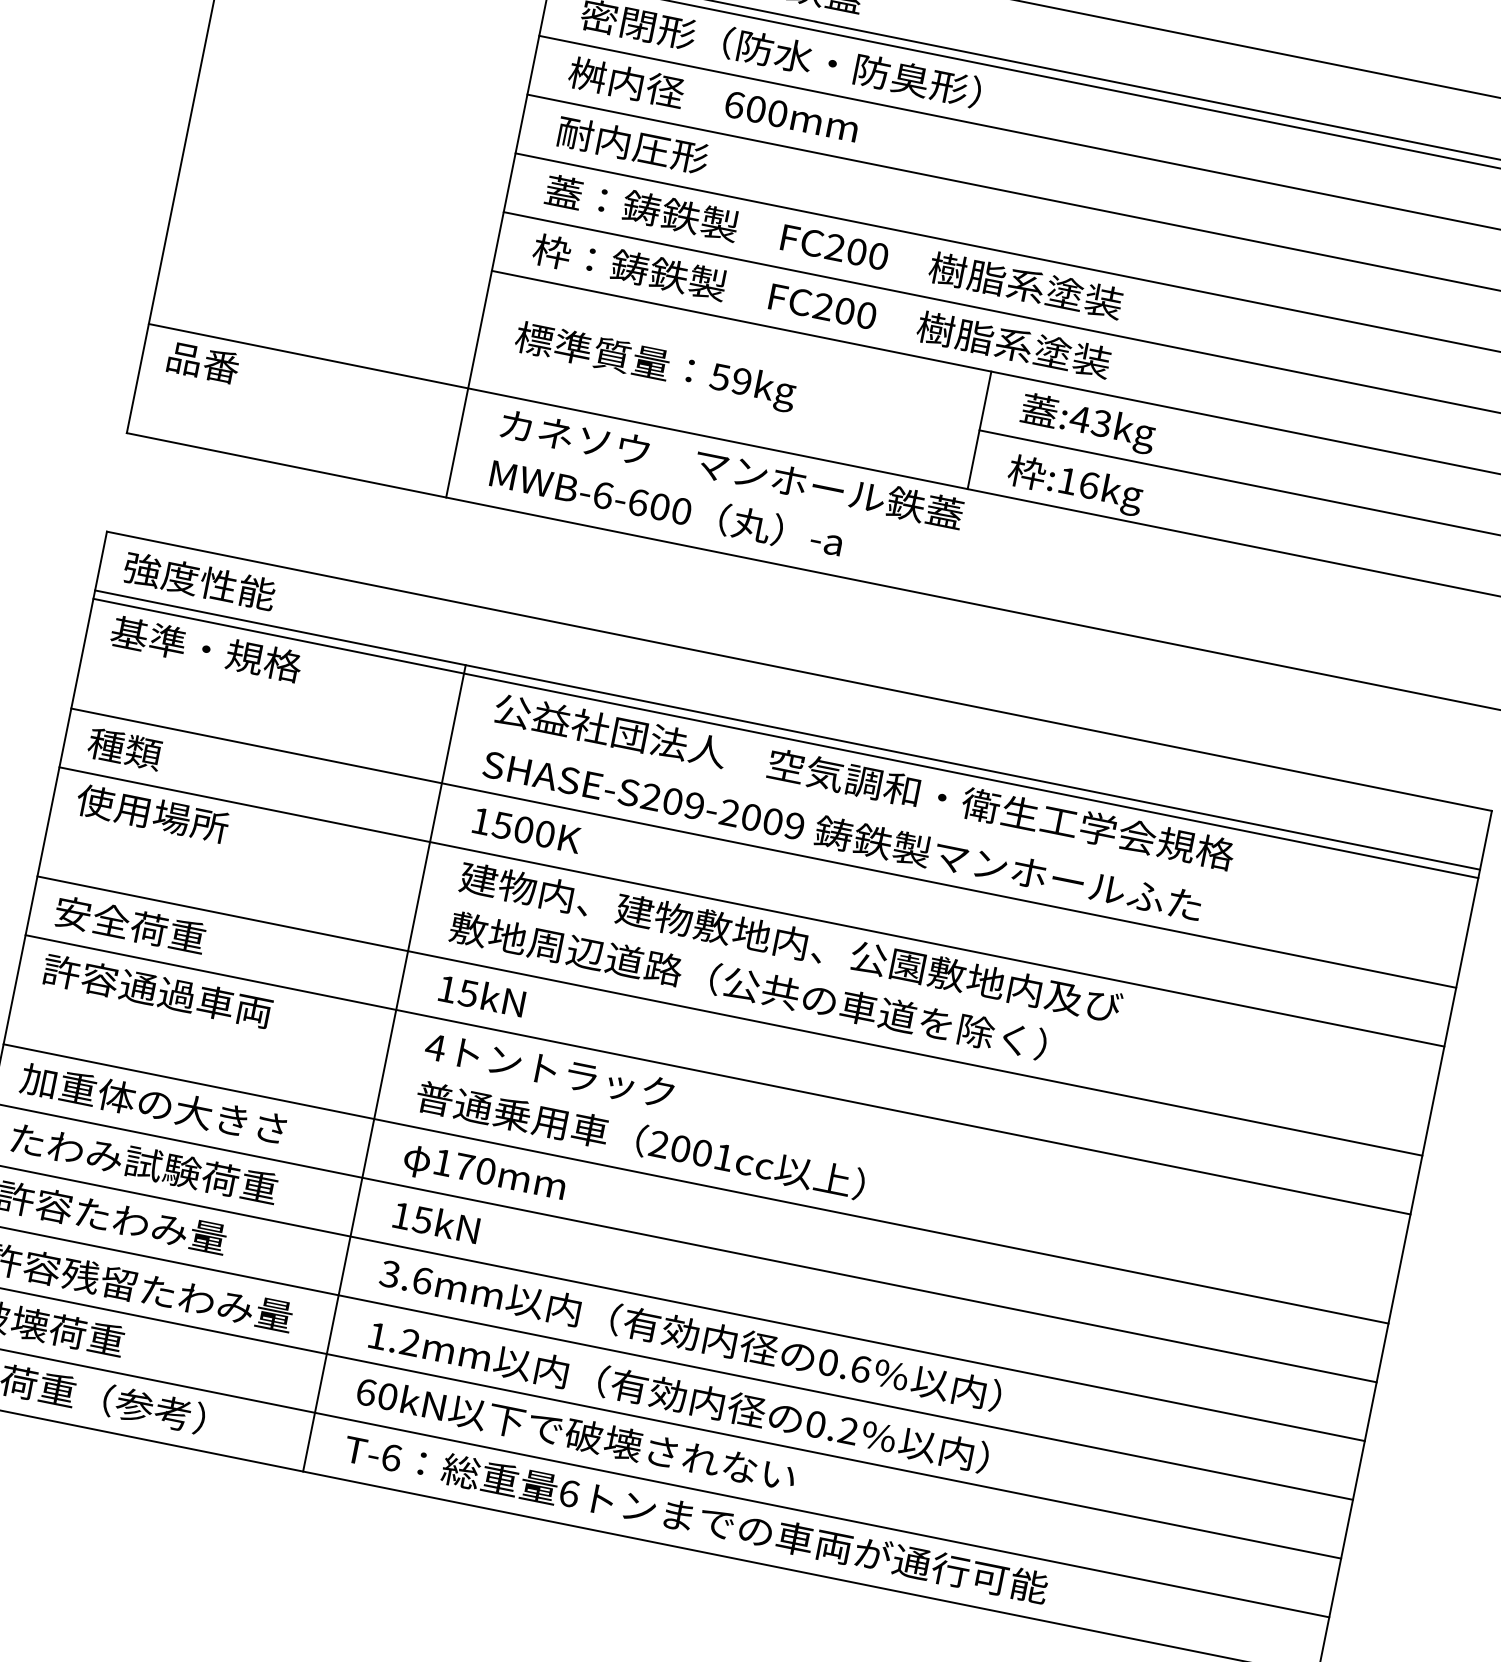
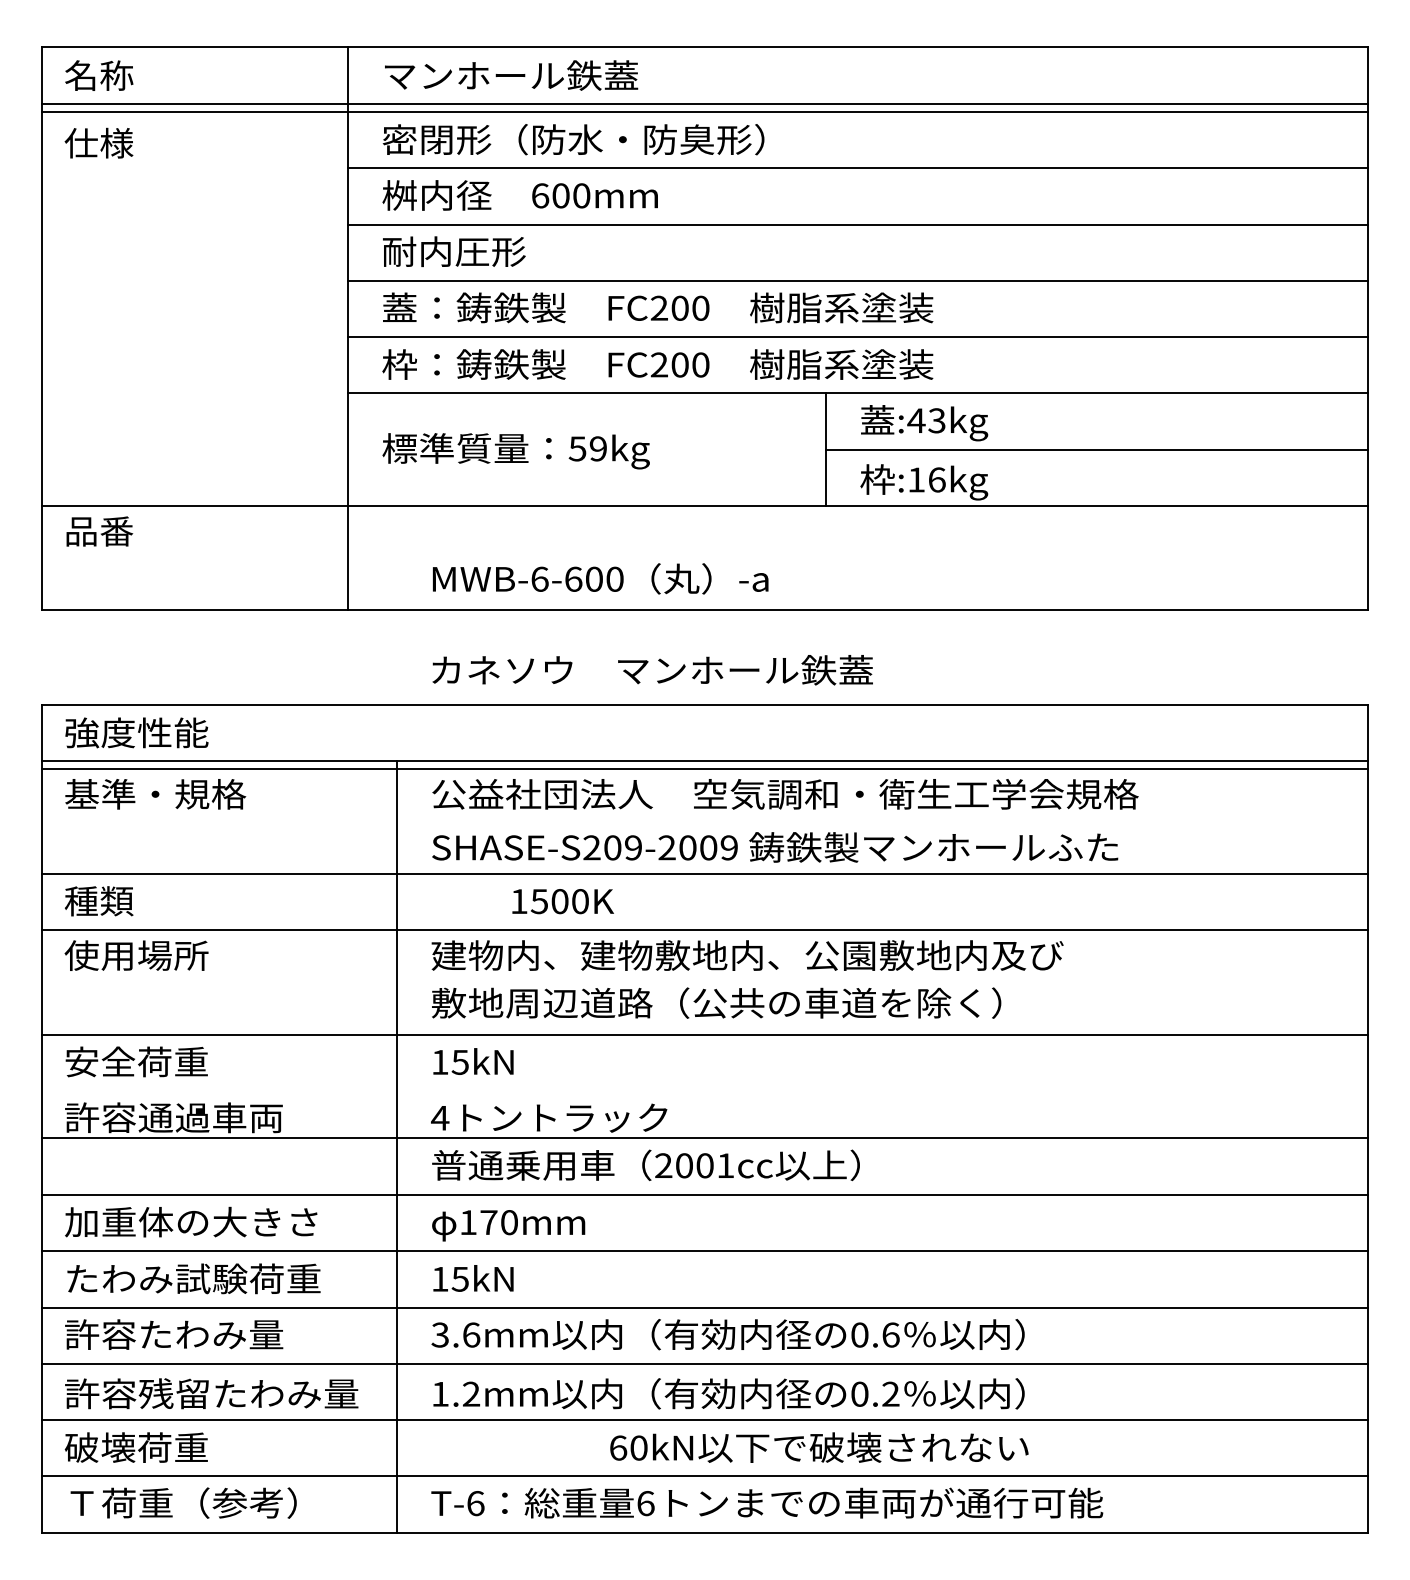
text: (731, 469) -> (652, 670), moved
text: (666, 507) -> (600, 578), moved
text: (526, 830) -> (562, 901), moved
line: (717, 1074) -> (704, 1137), moved
text: (576, 1434) -> (819, 1447), moved

